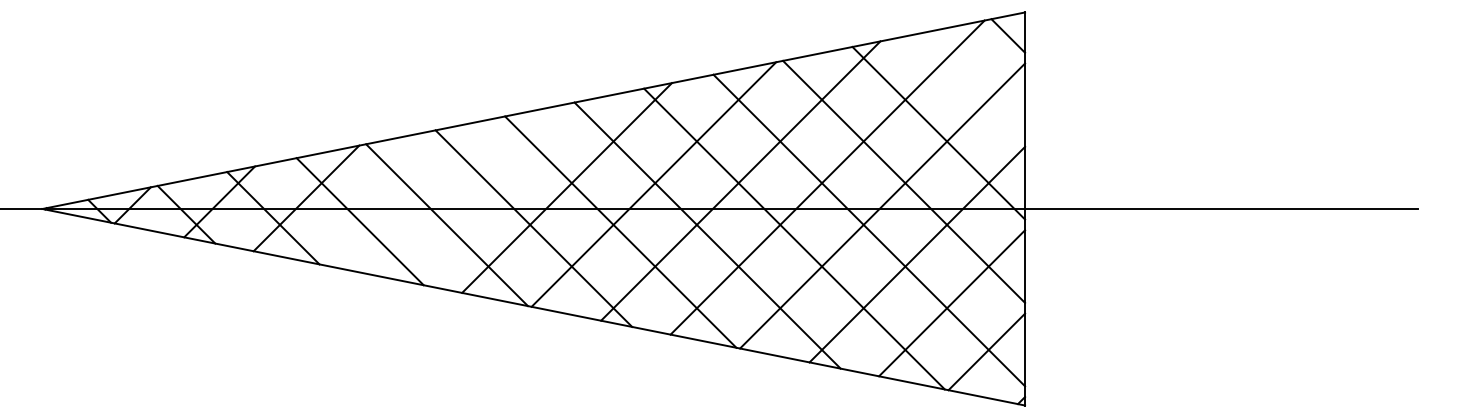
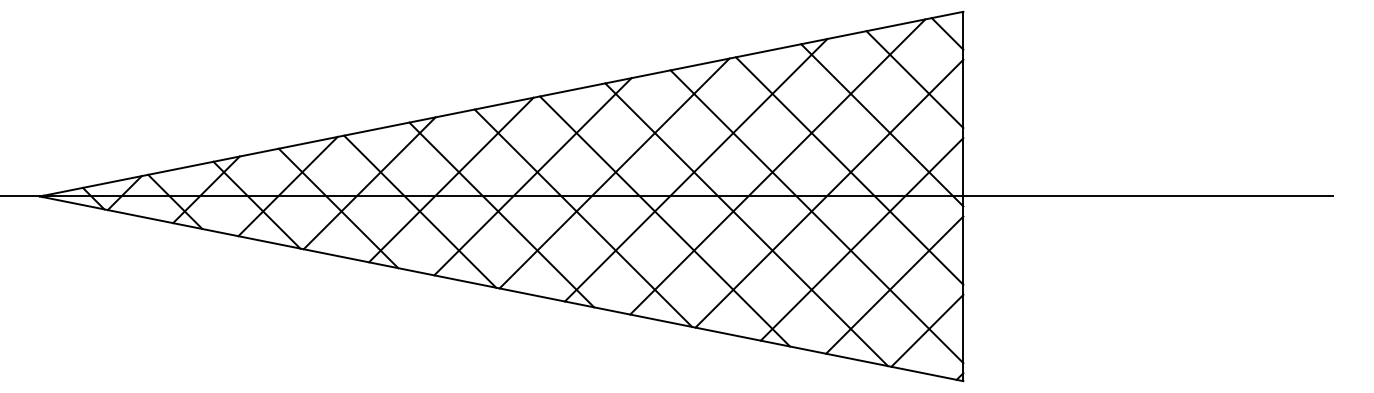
line: (973, 84) -> (914, 79), added
line: (479, 191) -> (450, 180), added
line: (393, 194) -> (369, 182), added

